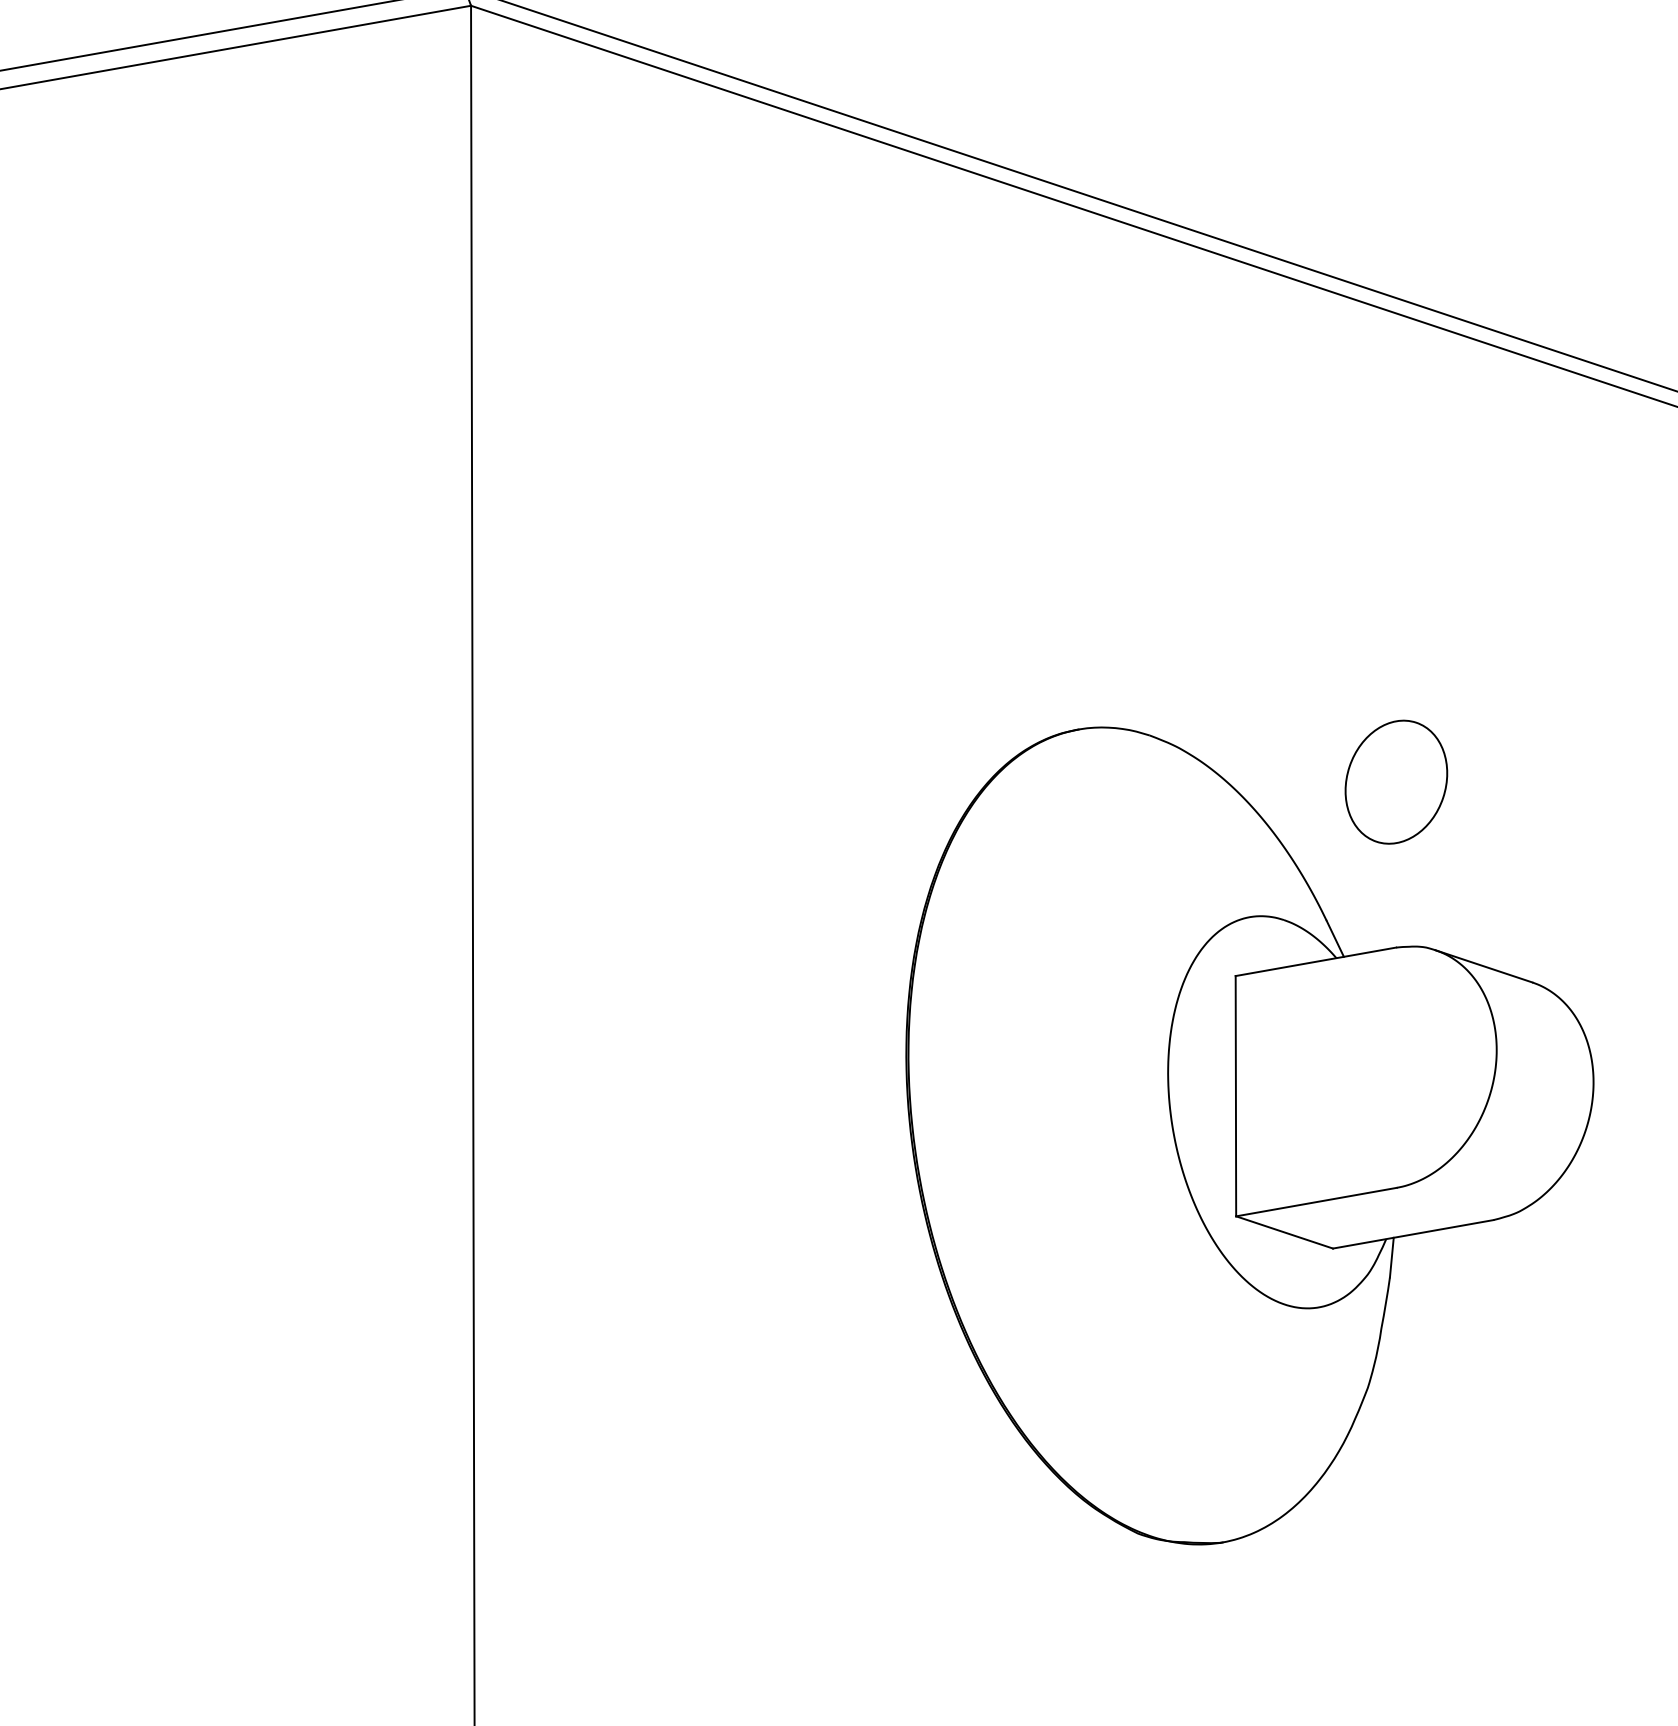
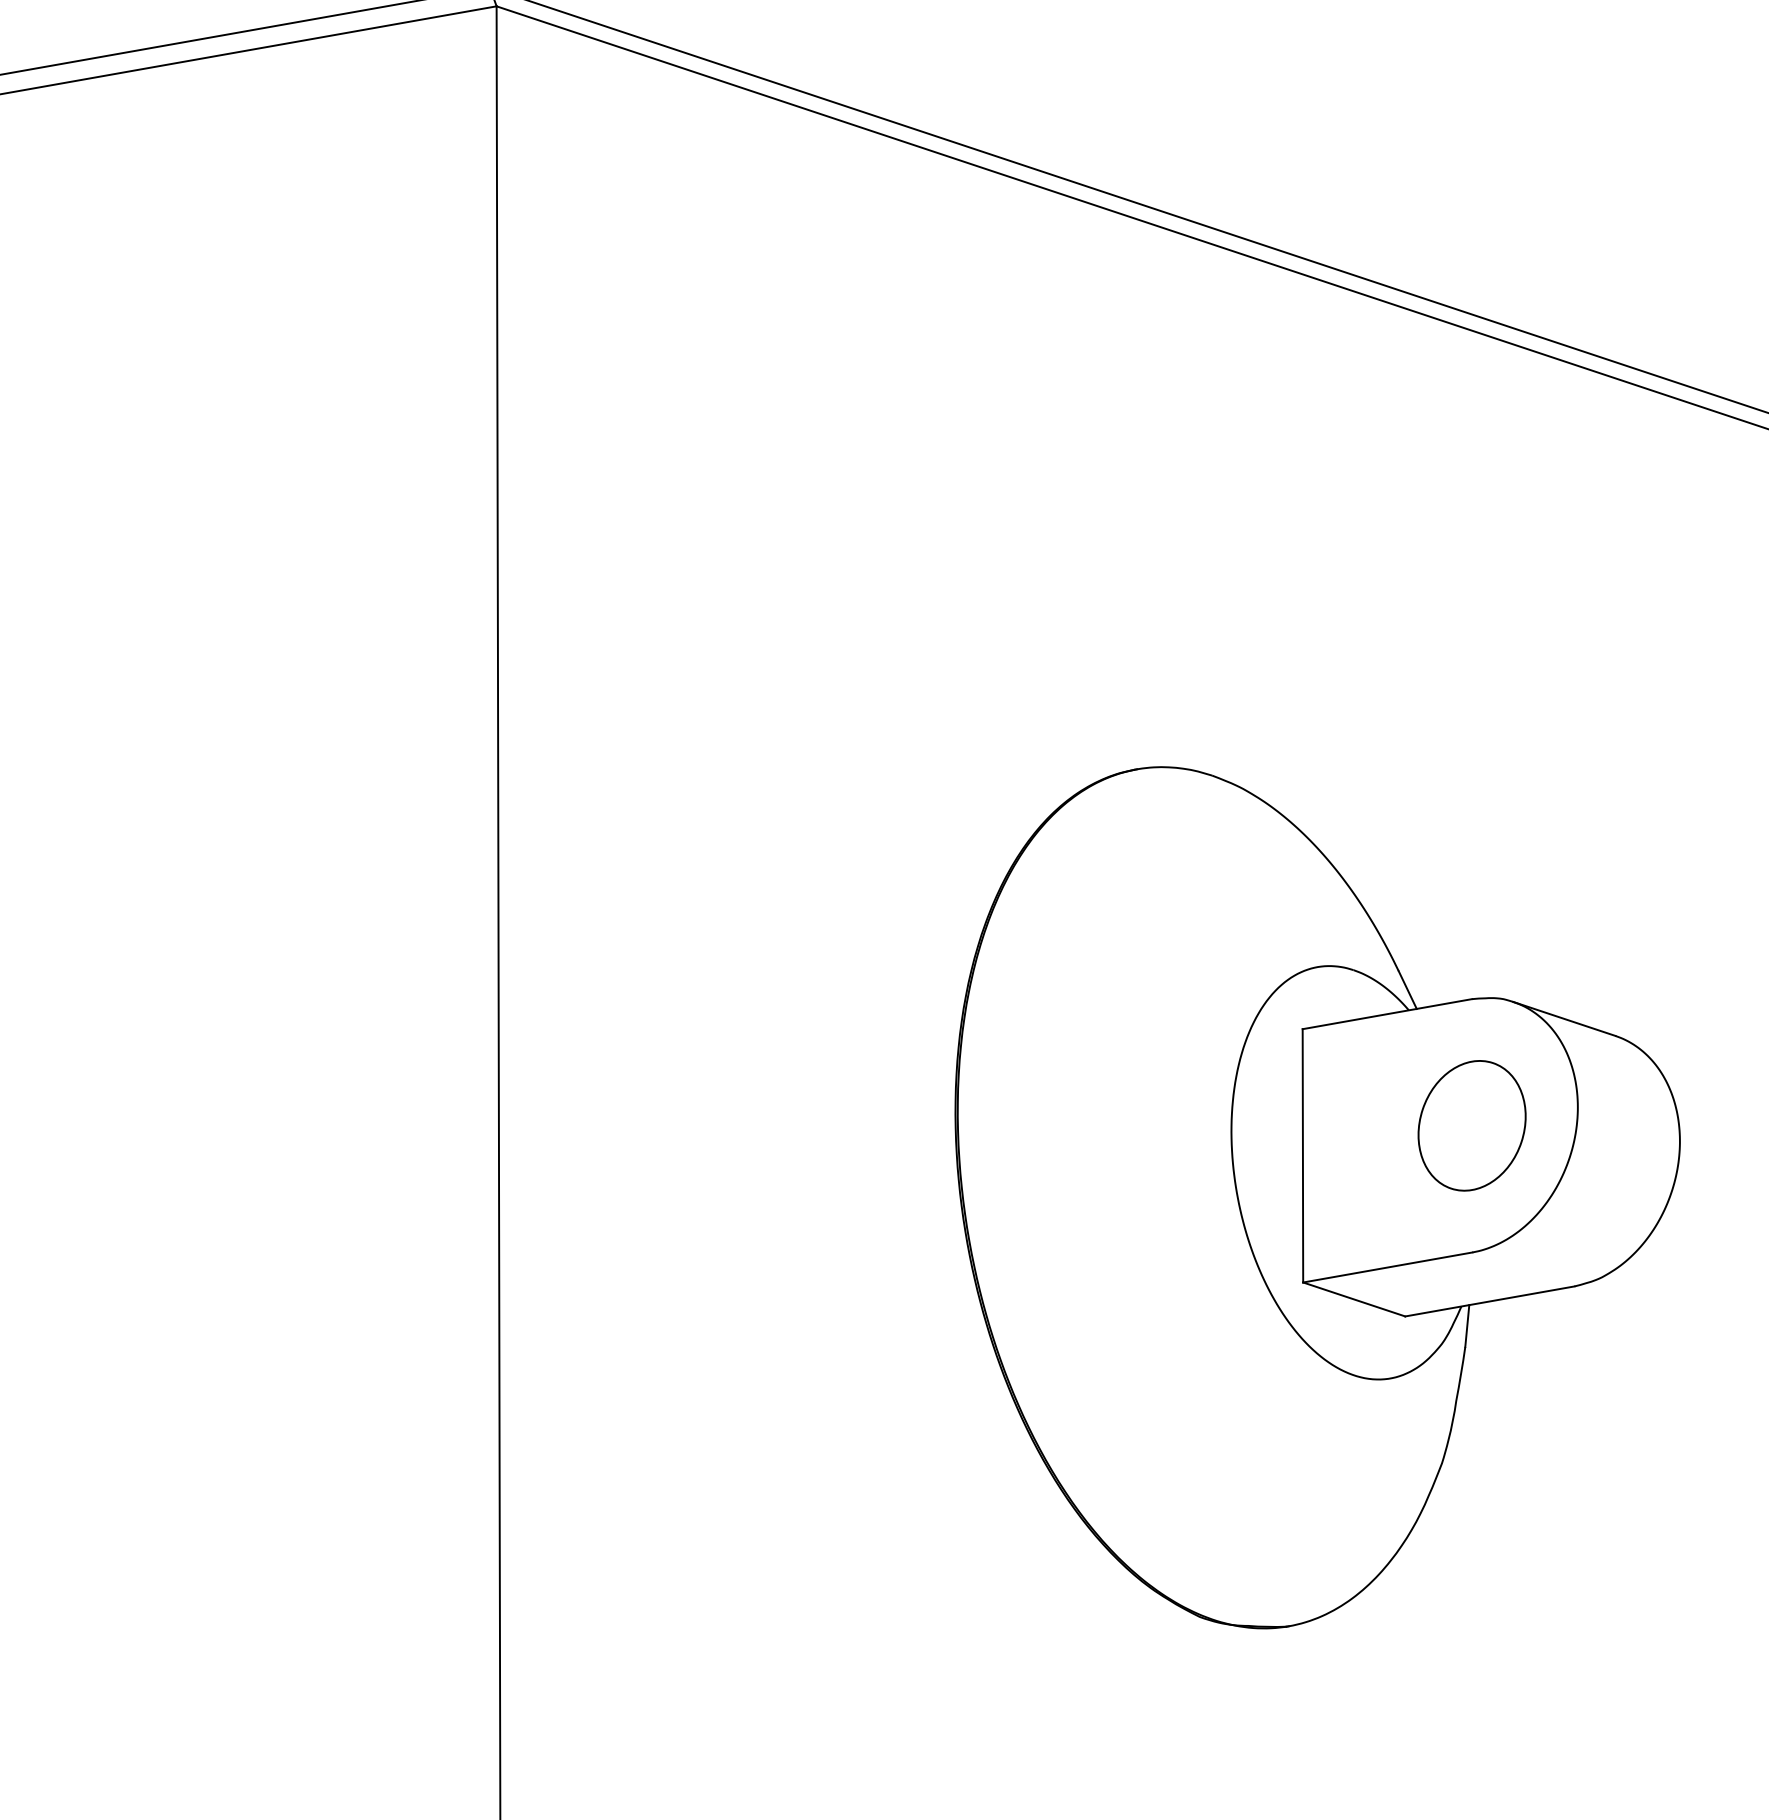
part: (1395, 781) -> (1471, 1125), moved

